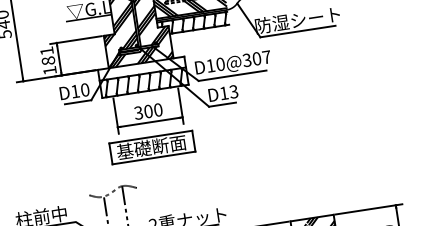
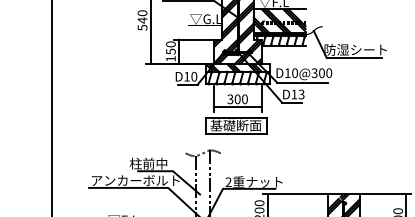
text: (47, 55) -> (170, 47), 181 -> 150
text: (267, 57) -> (329, 73), D10@307 -> D10@300
hatch: (136, 69) -> (233, 67), added

